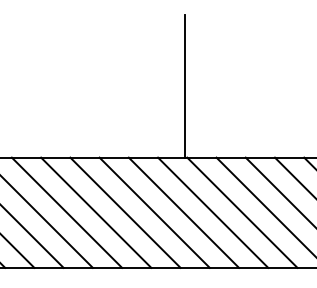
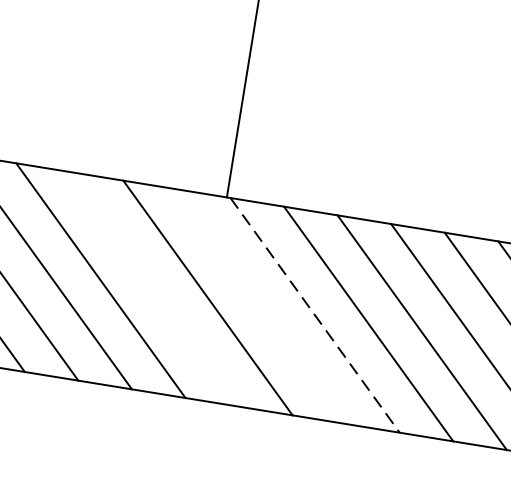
line: (154, 212) -> (154, 288), removed
line: (213, 212) -> (262, 306), removed
line: (242, 212) -> (315, 314), solid -> dashed

